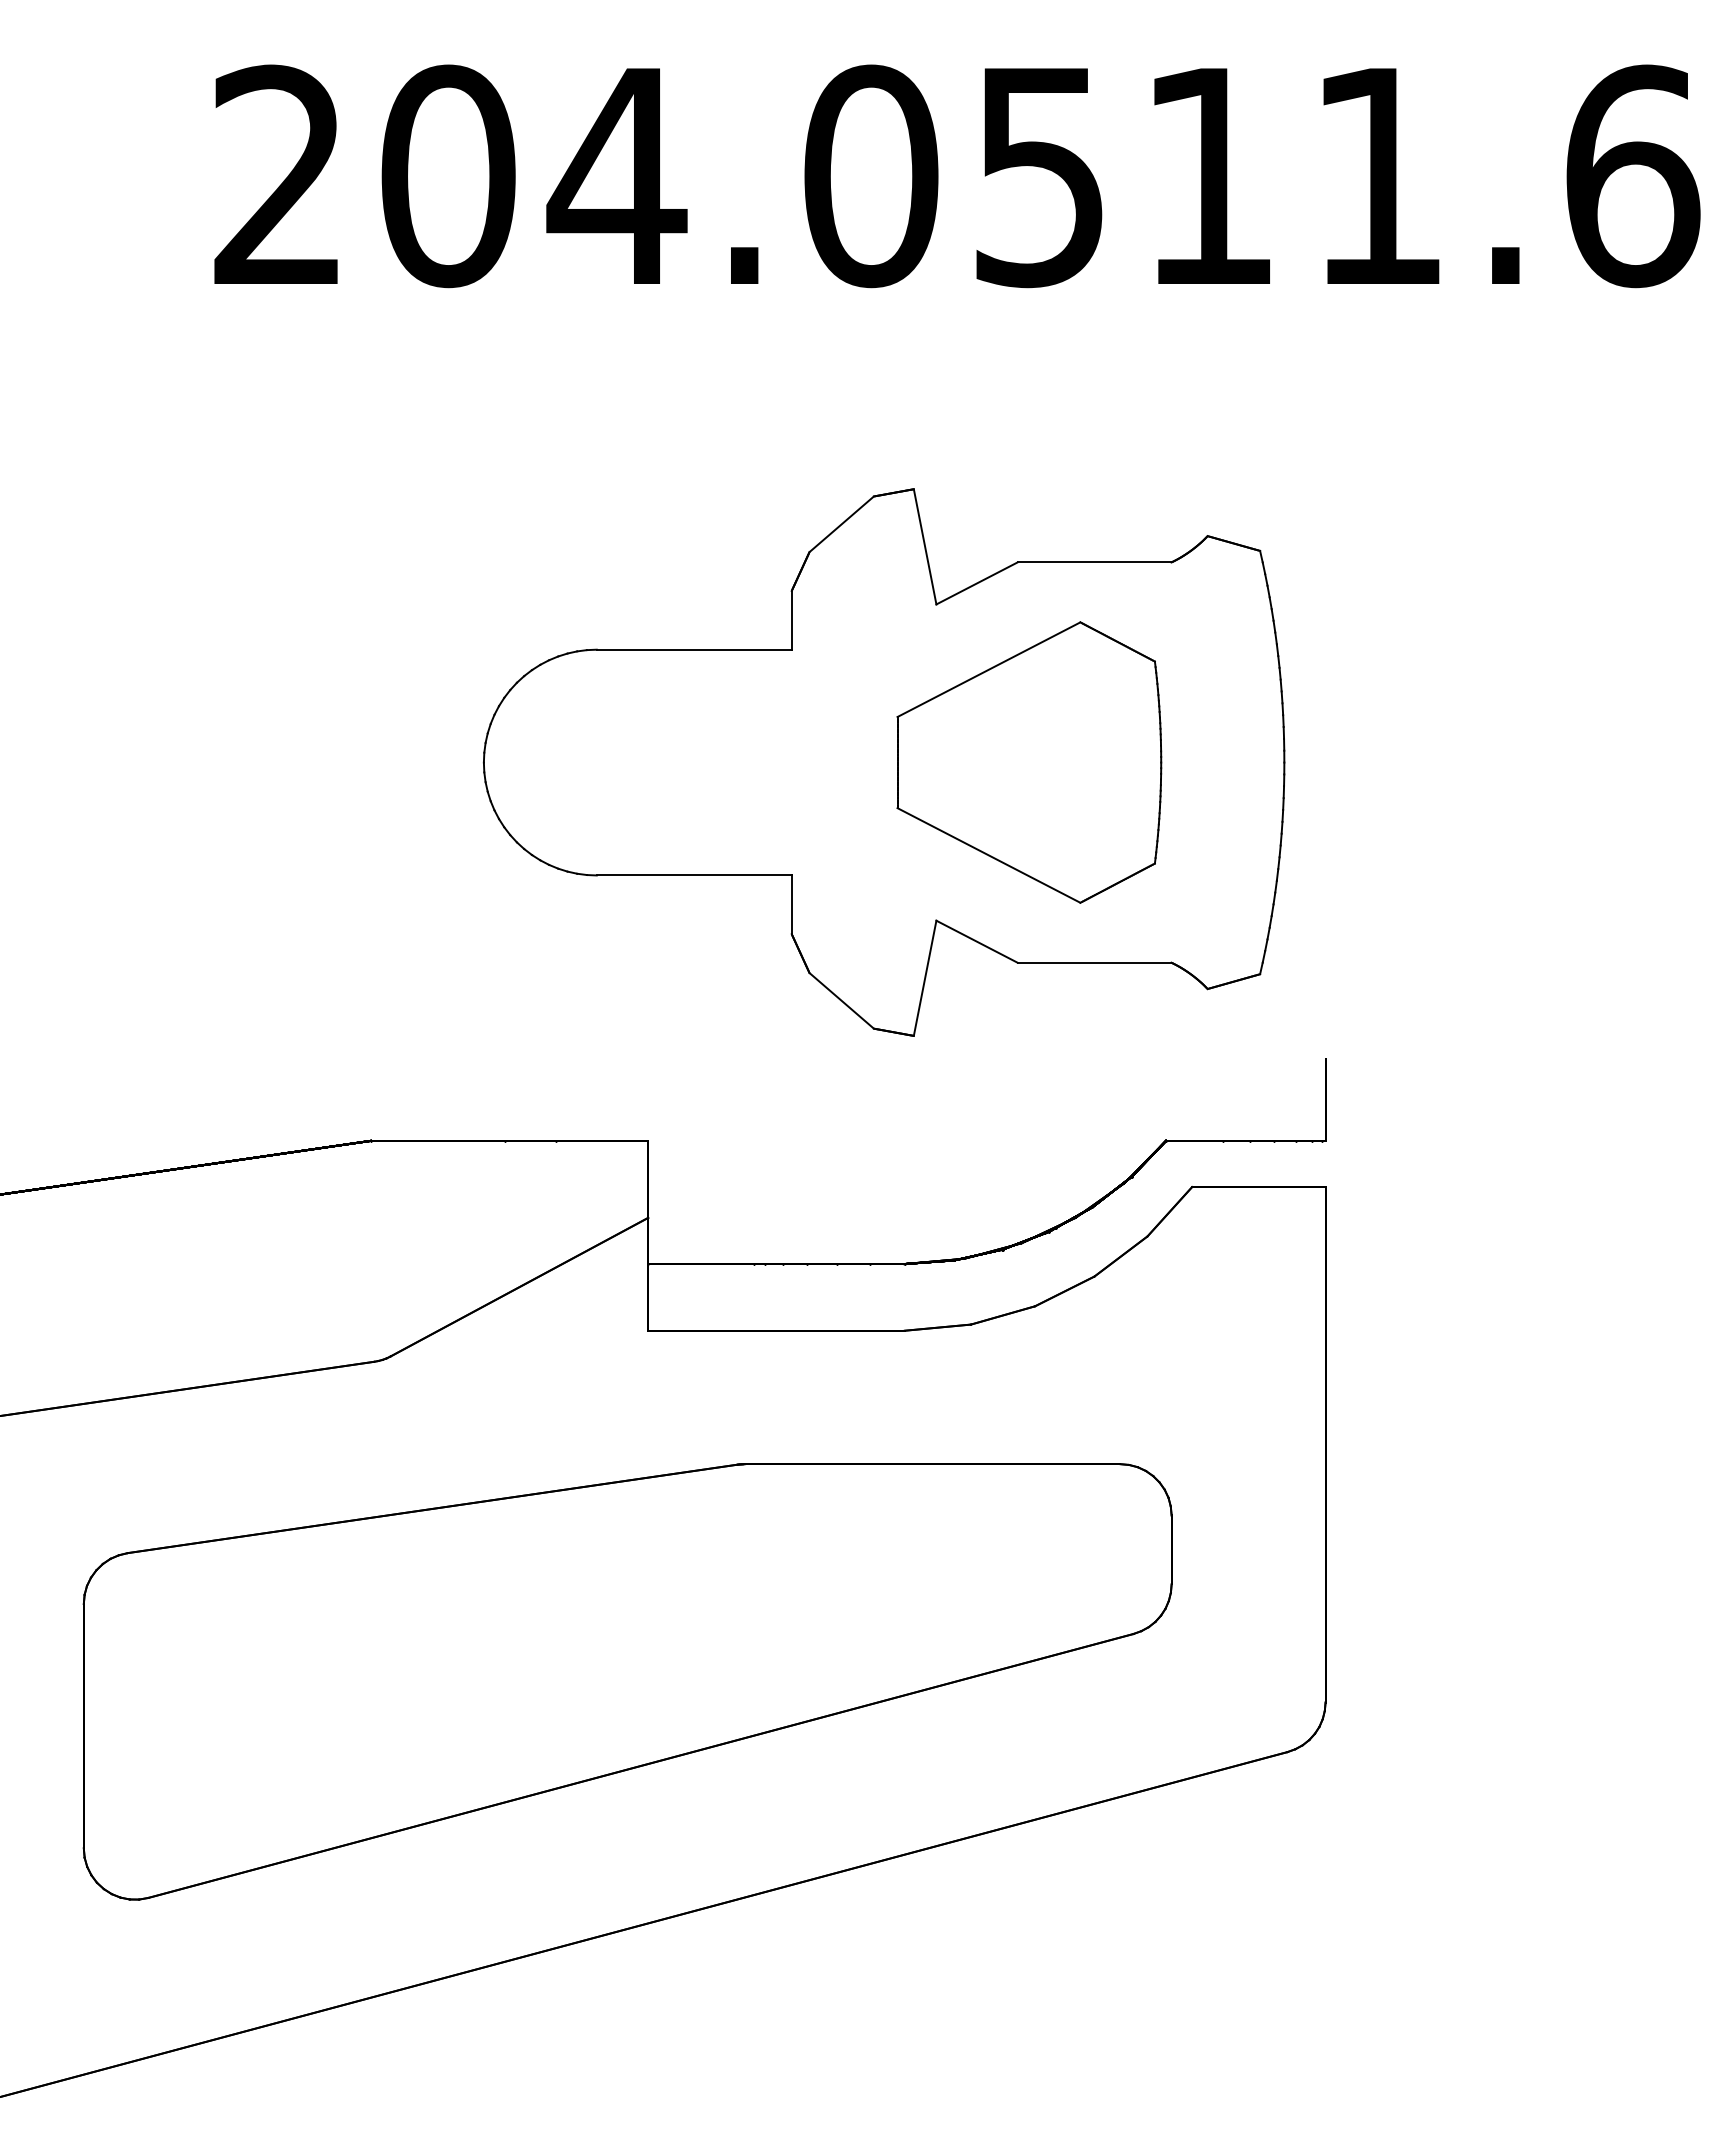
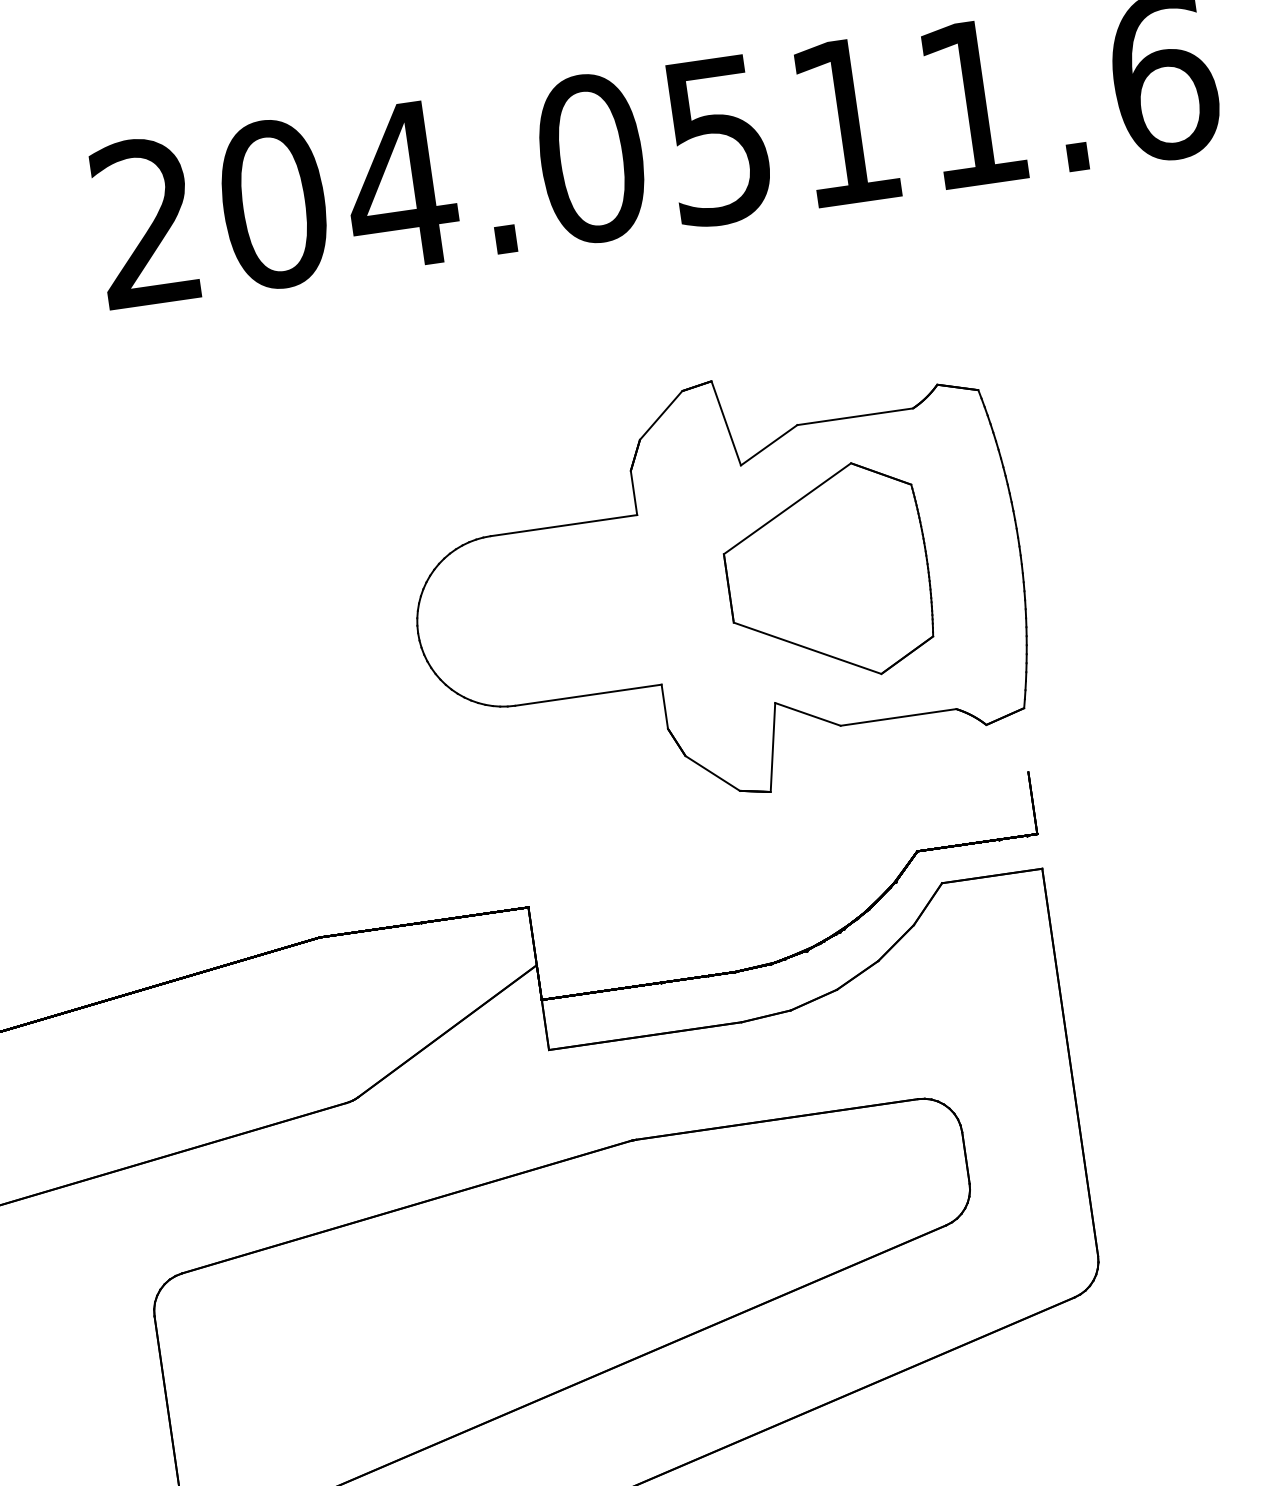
part: (883, 762) -> (718, 589), moved

